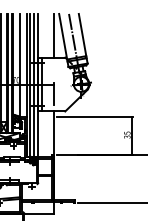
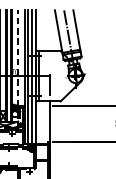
line: (53, 35) -> (49, 30), removed
line: (19, 64) -> (17, 57), solid -> dashed

